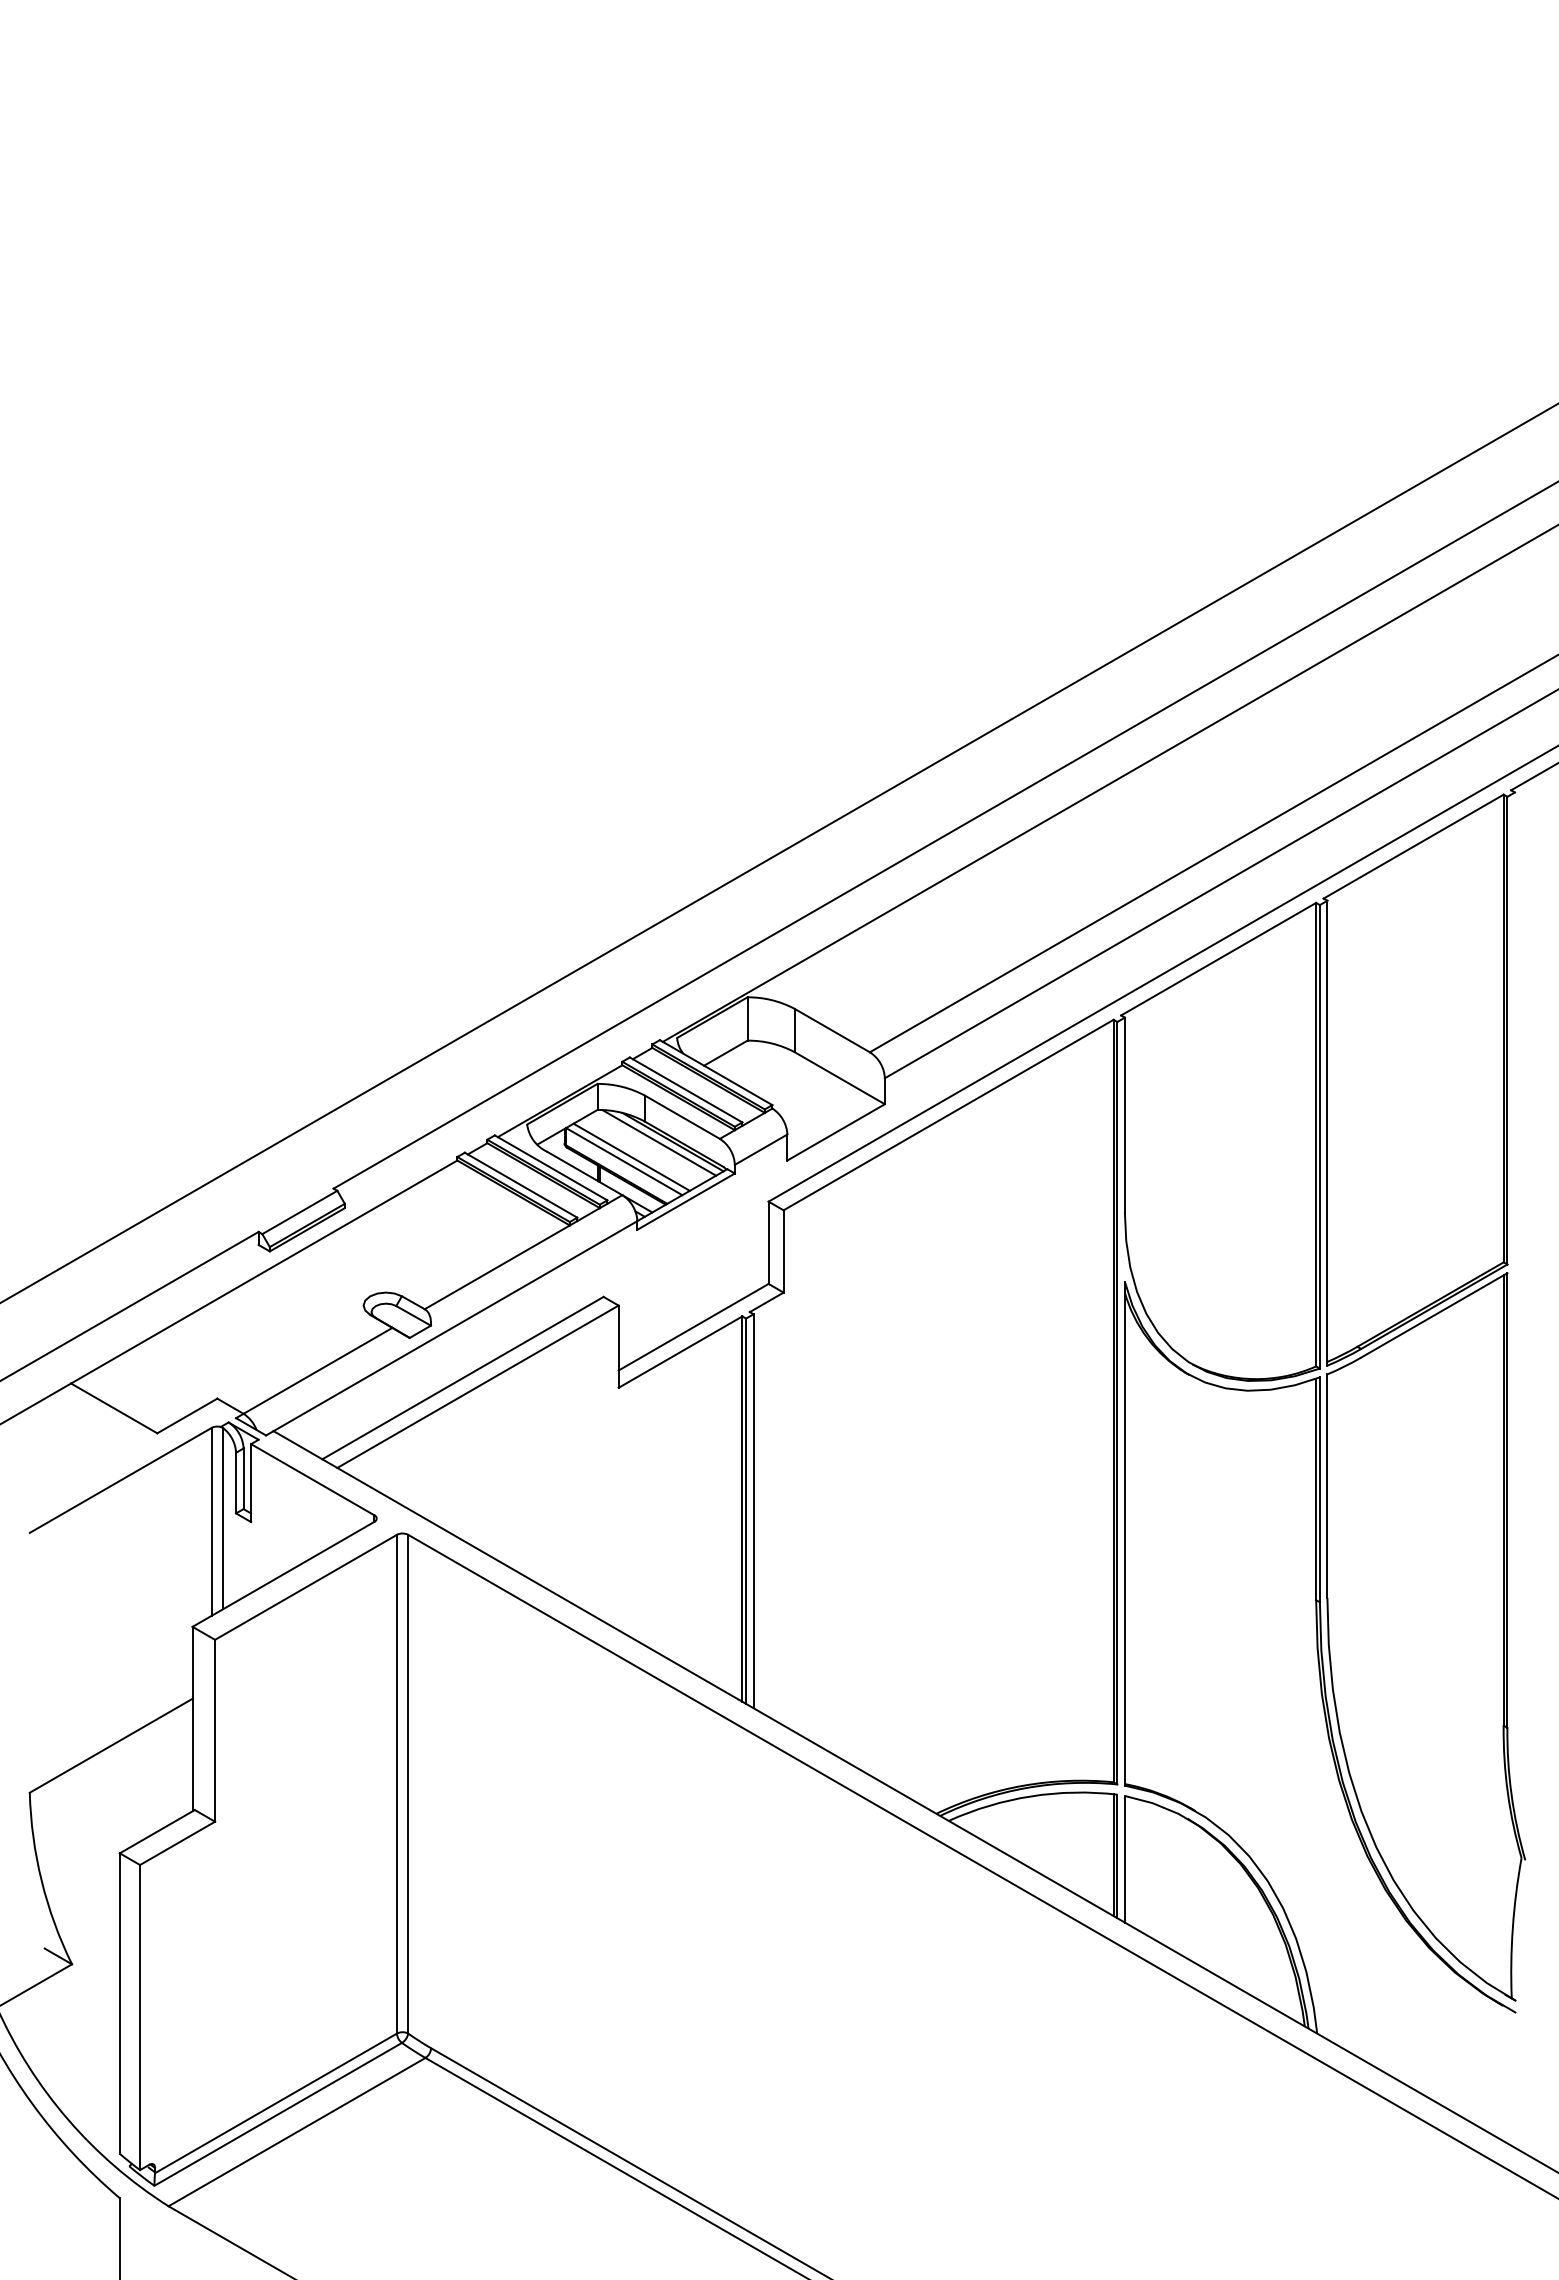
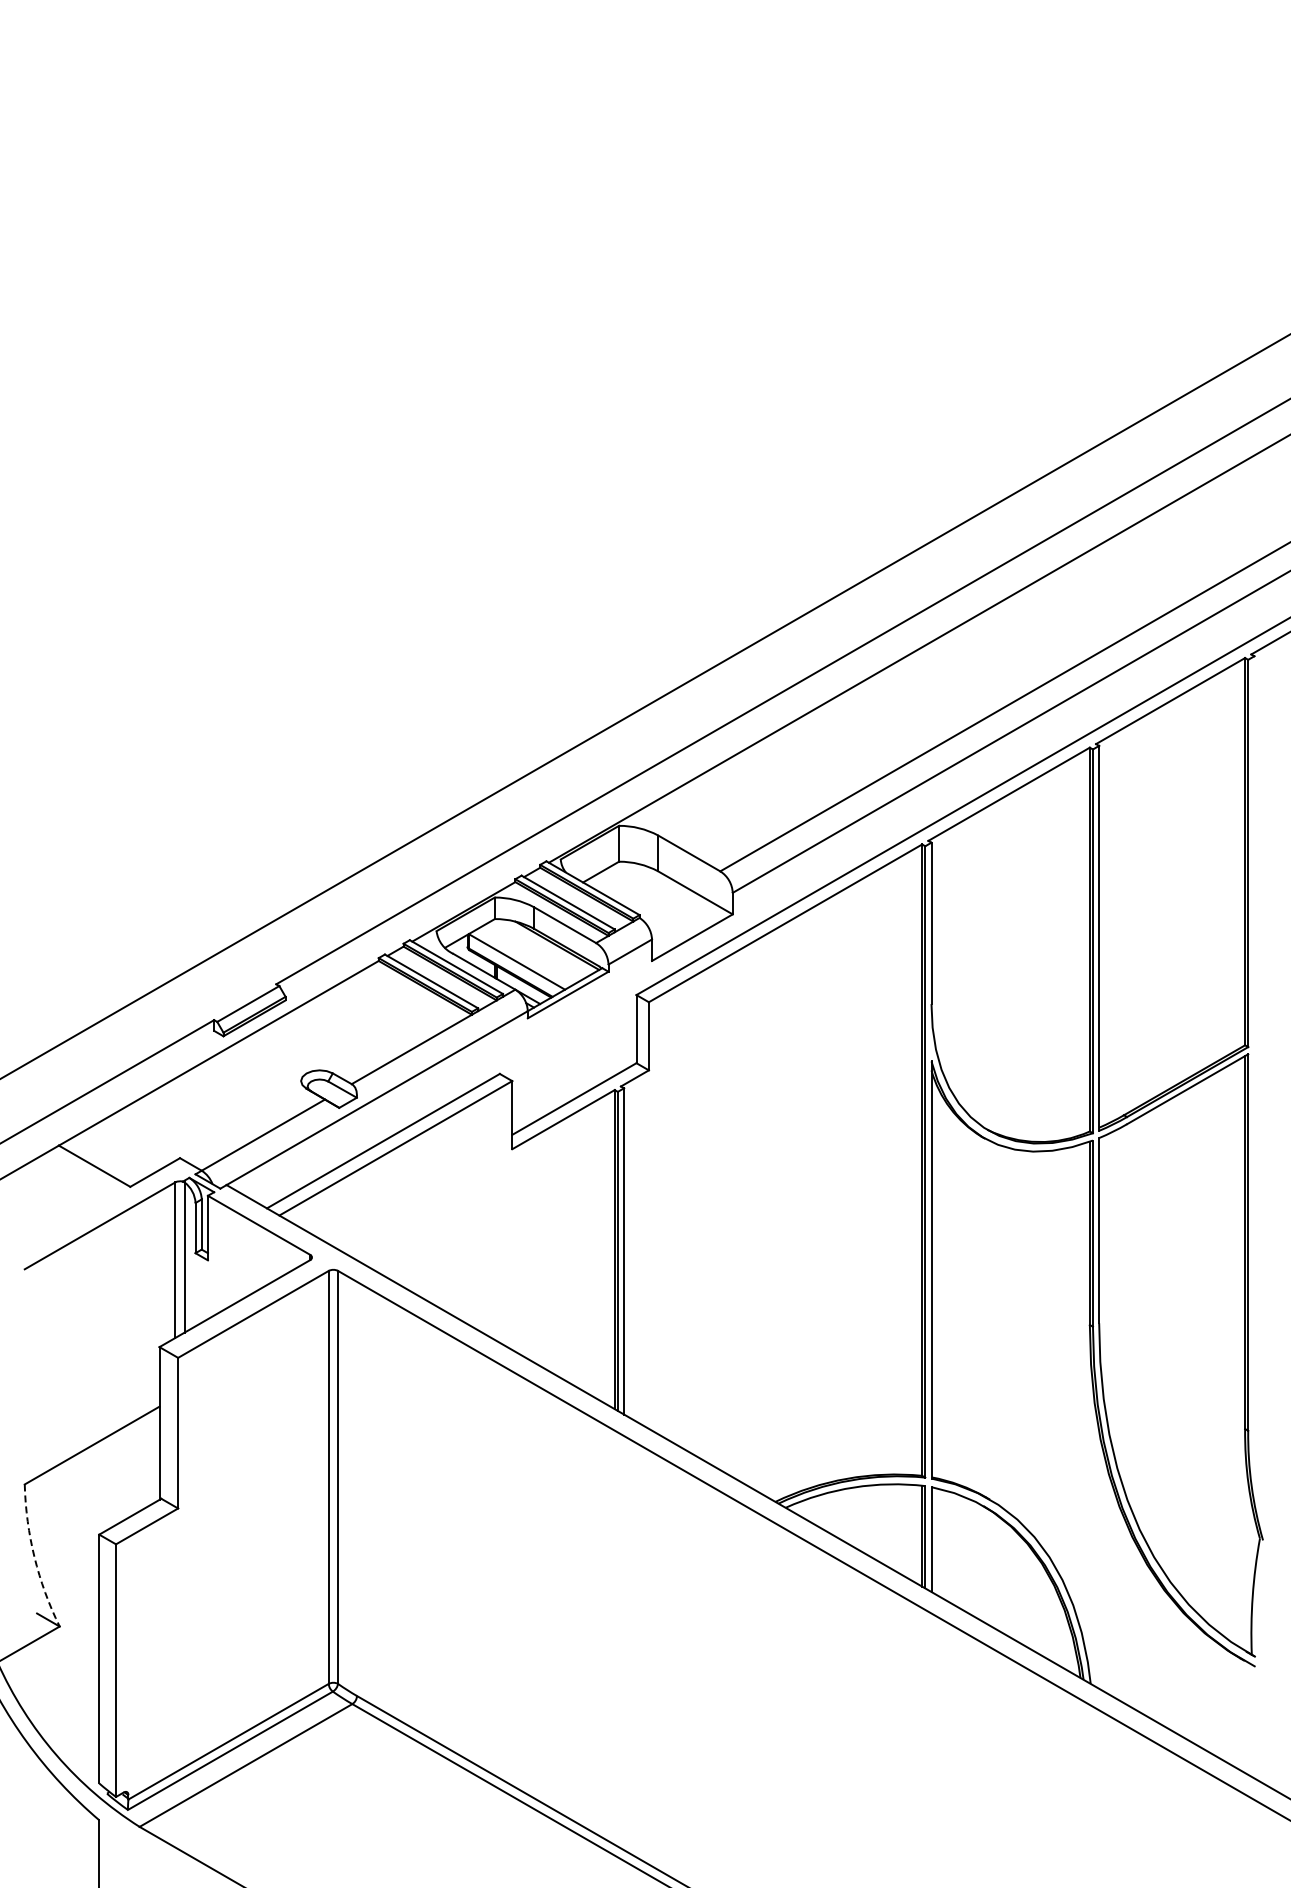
line: (658, 1143) -> (545, 946), removed
line: (632, 1157) -> (523, 958), removed
arc: (41, 1880) -> (34, 1557), solid -> dashed

